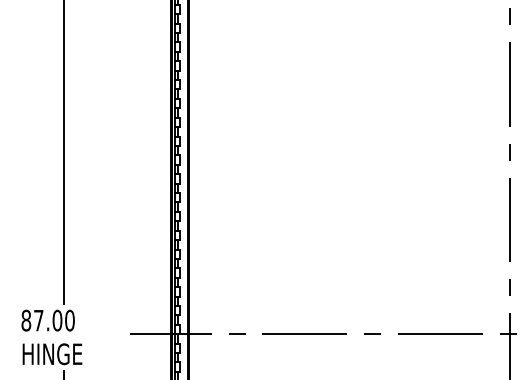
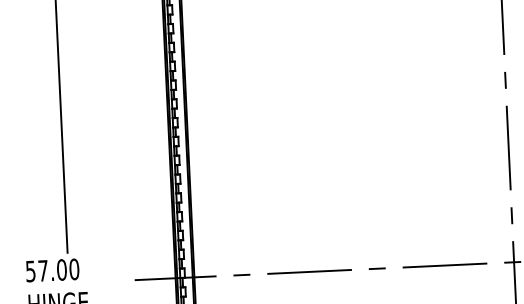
text: (26, 320) -> (30, 271), 87.00 -> 57.00

